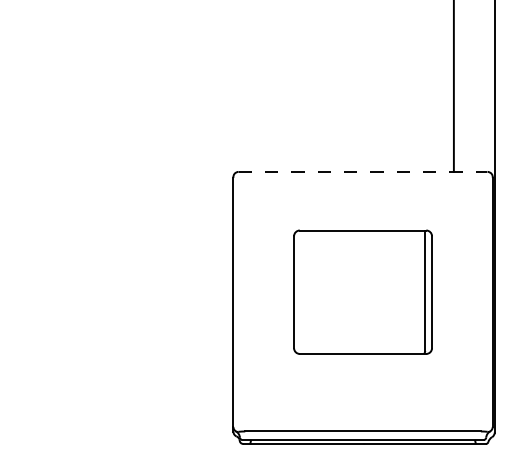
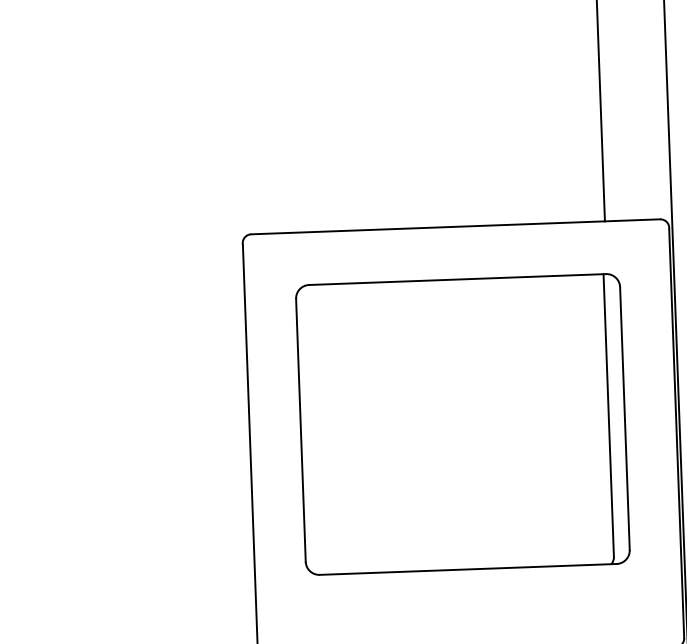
line: (363, 171) -> (456, 226), dashed -> solid
part: (362, 292) -> (461, 425), size x1.43

